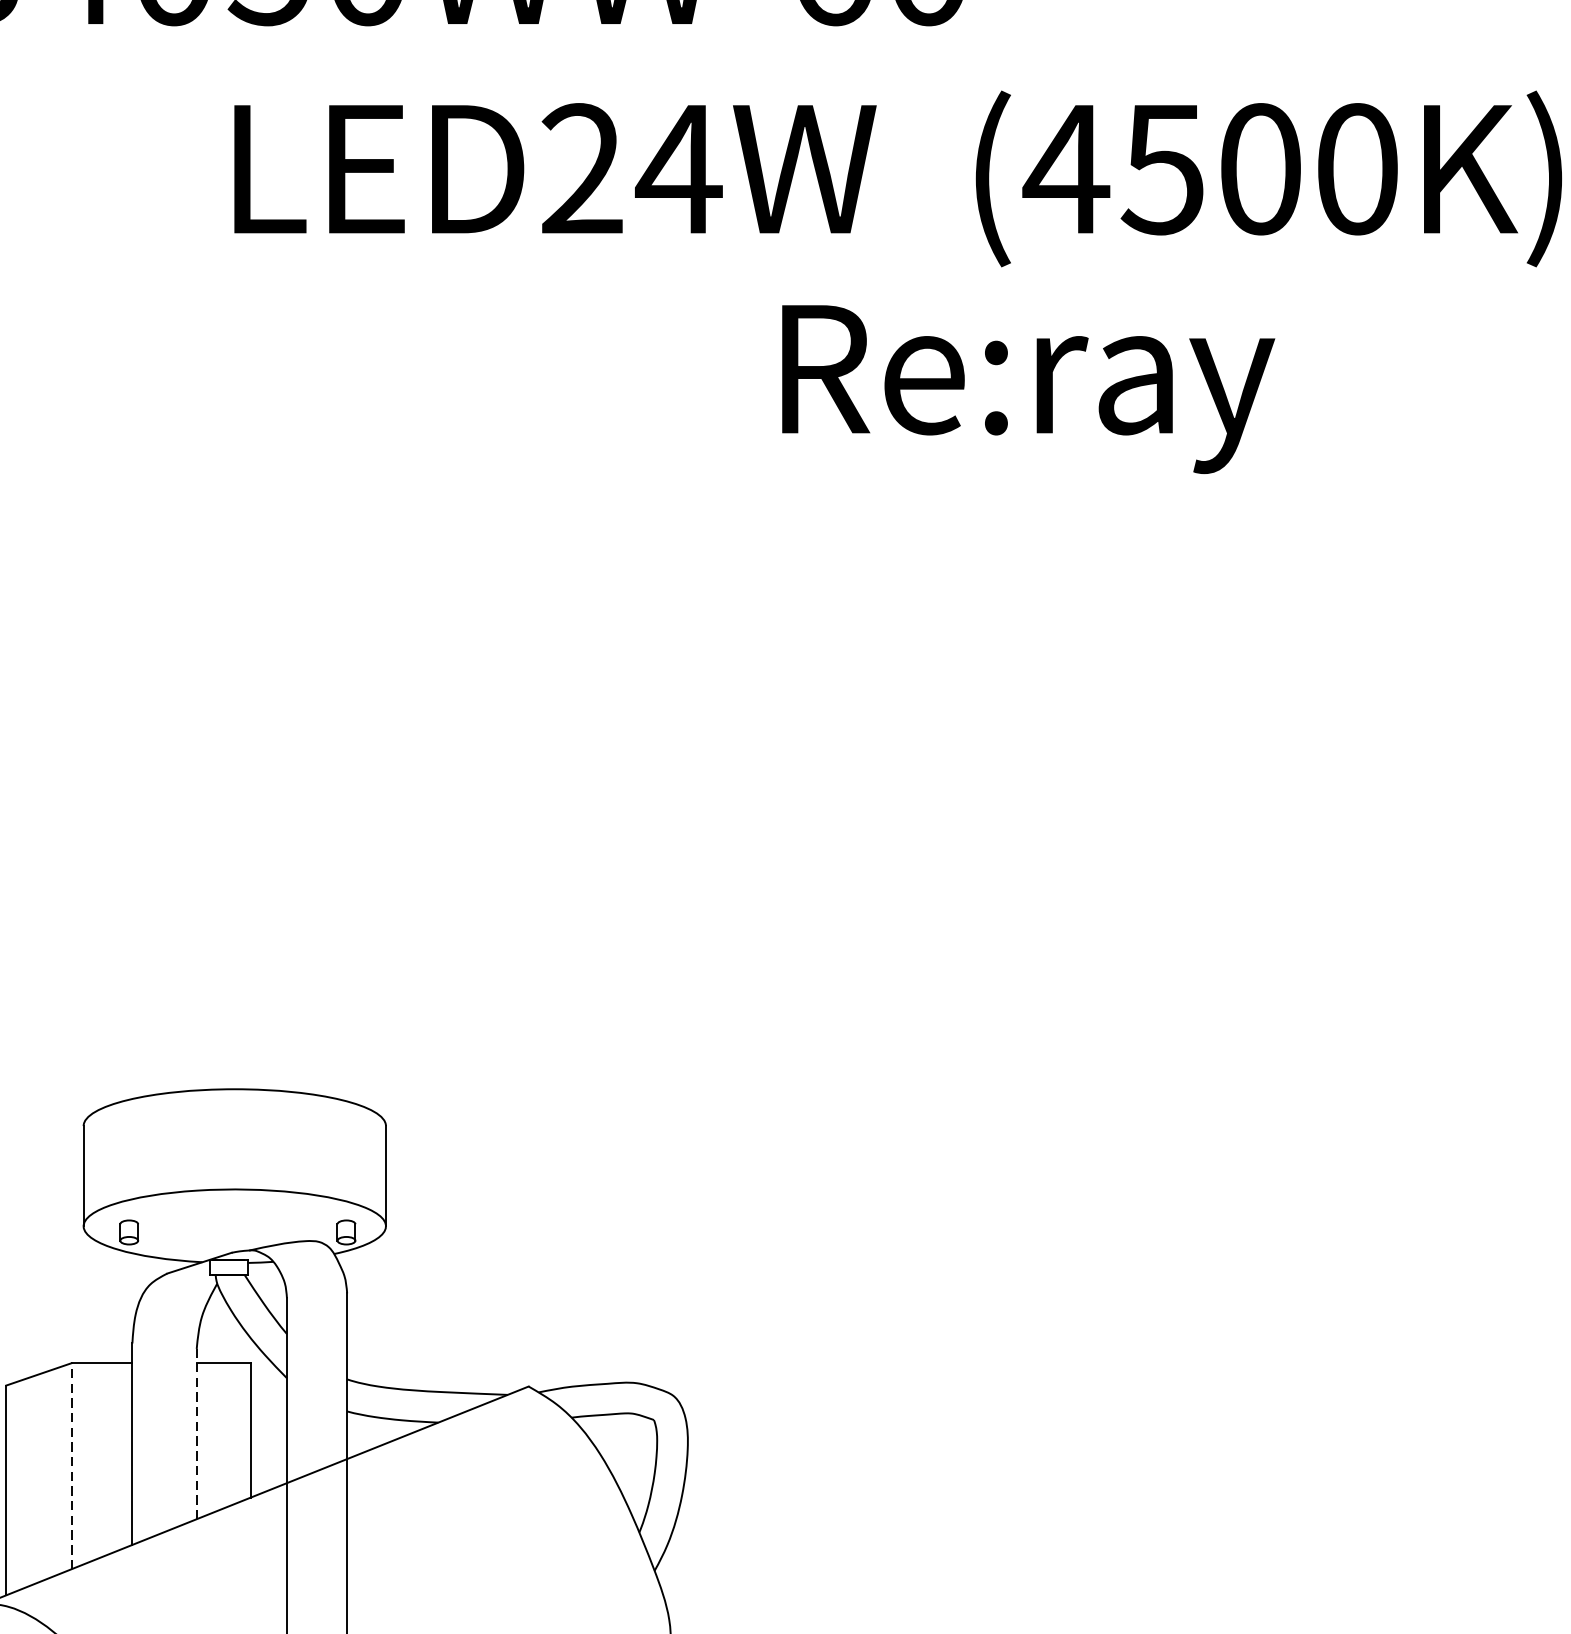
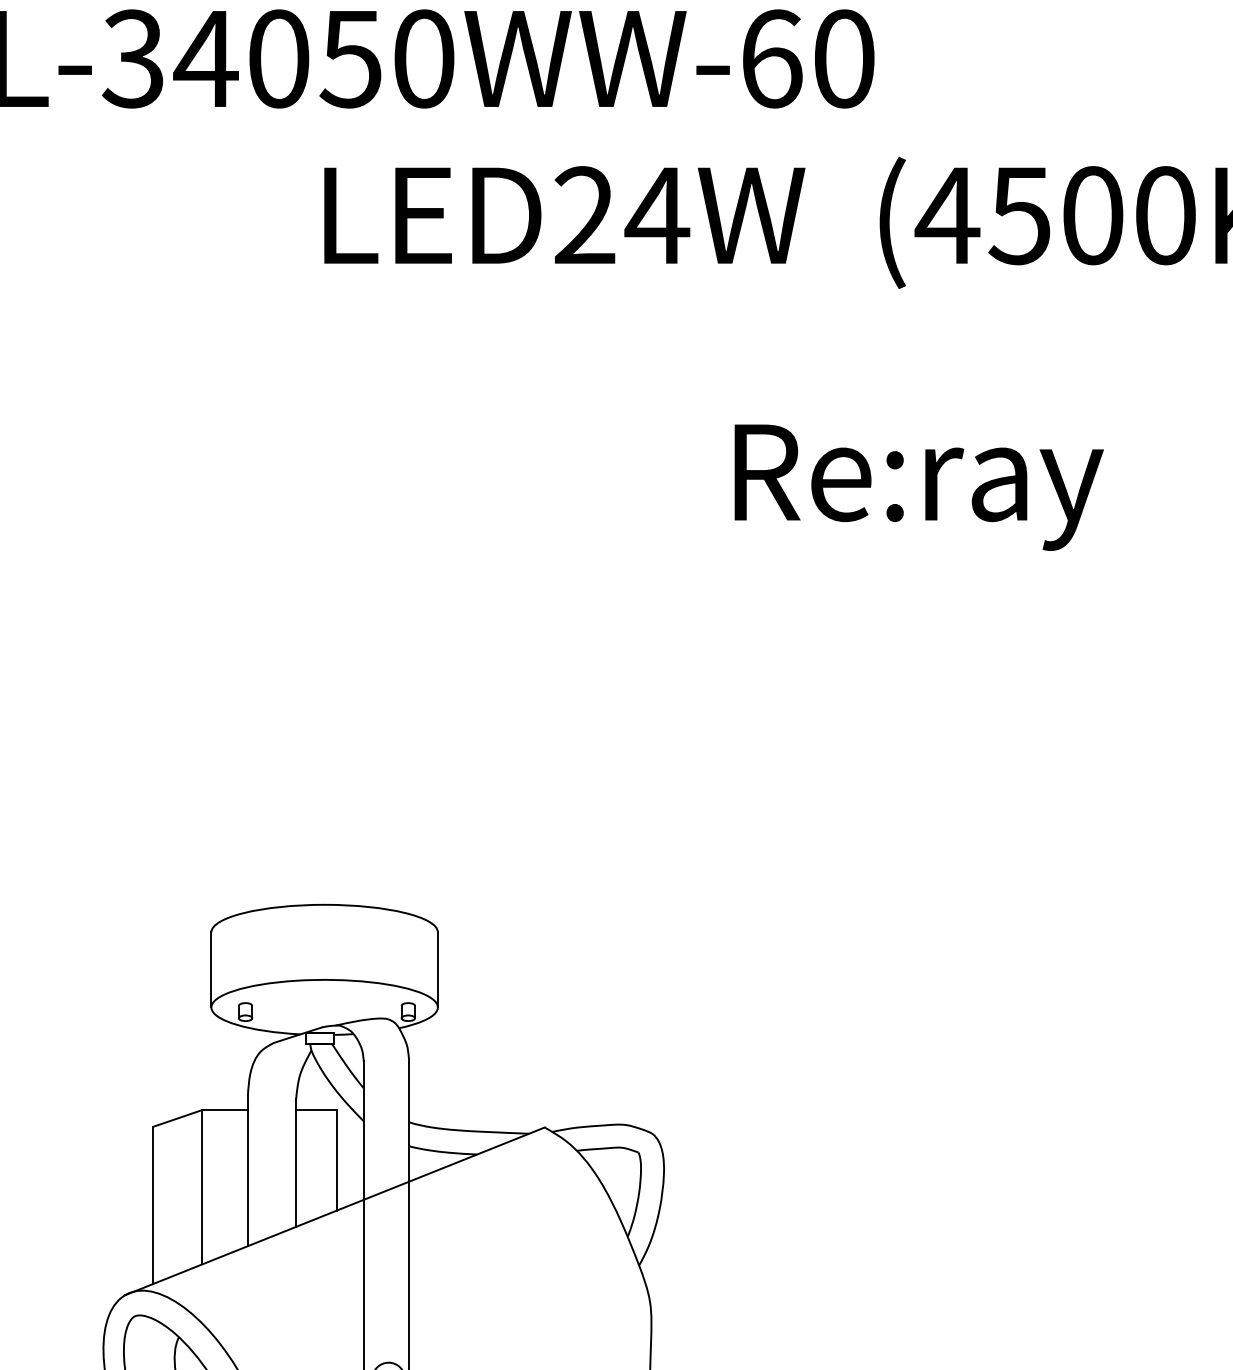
text: (1027, 389) -> (918, 487), moved
line: (197, 1434) -> (296, 1163), dashed -> solid
line: (71, 1465) -> (202, 1186), dashed -> solid

